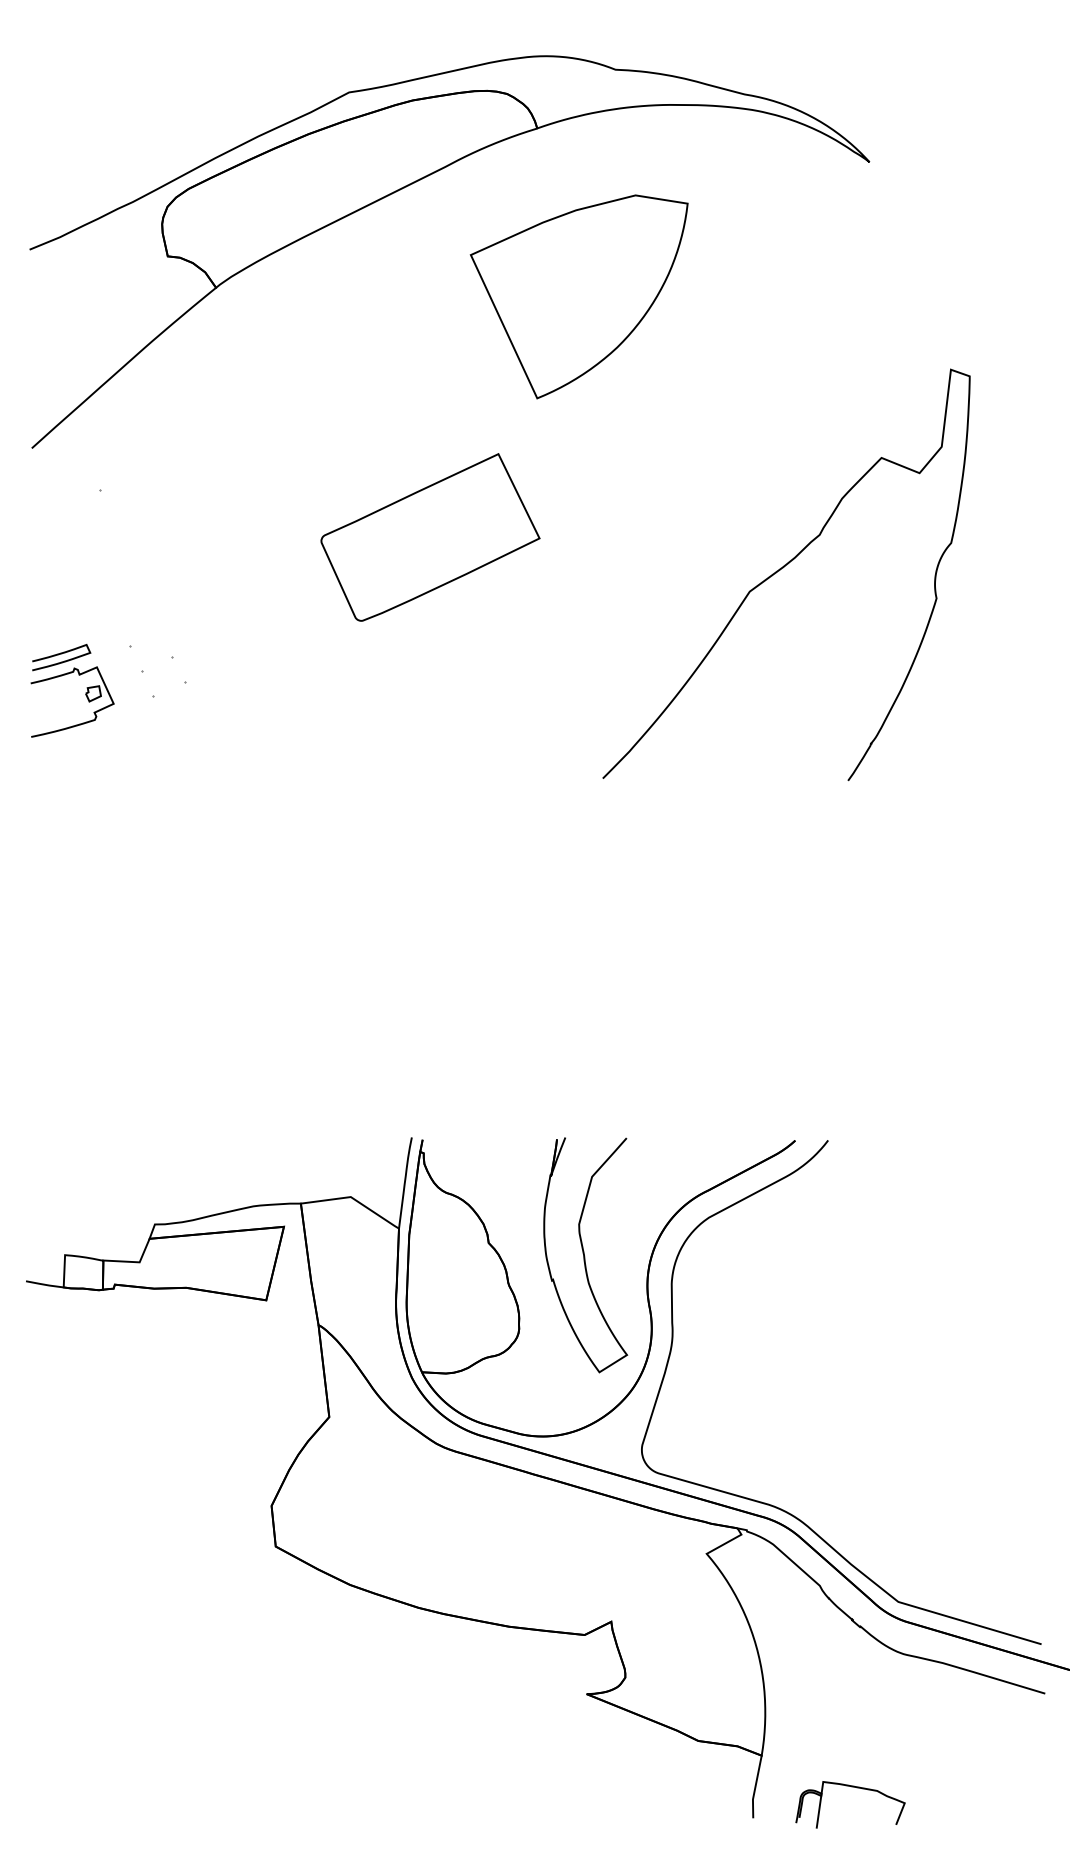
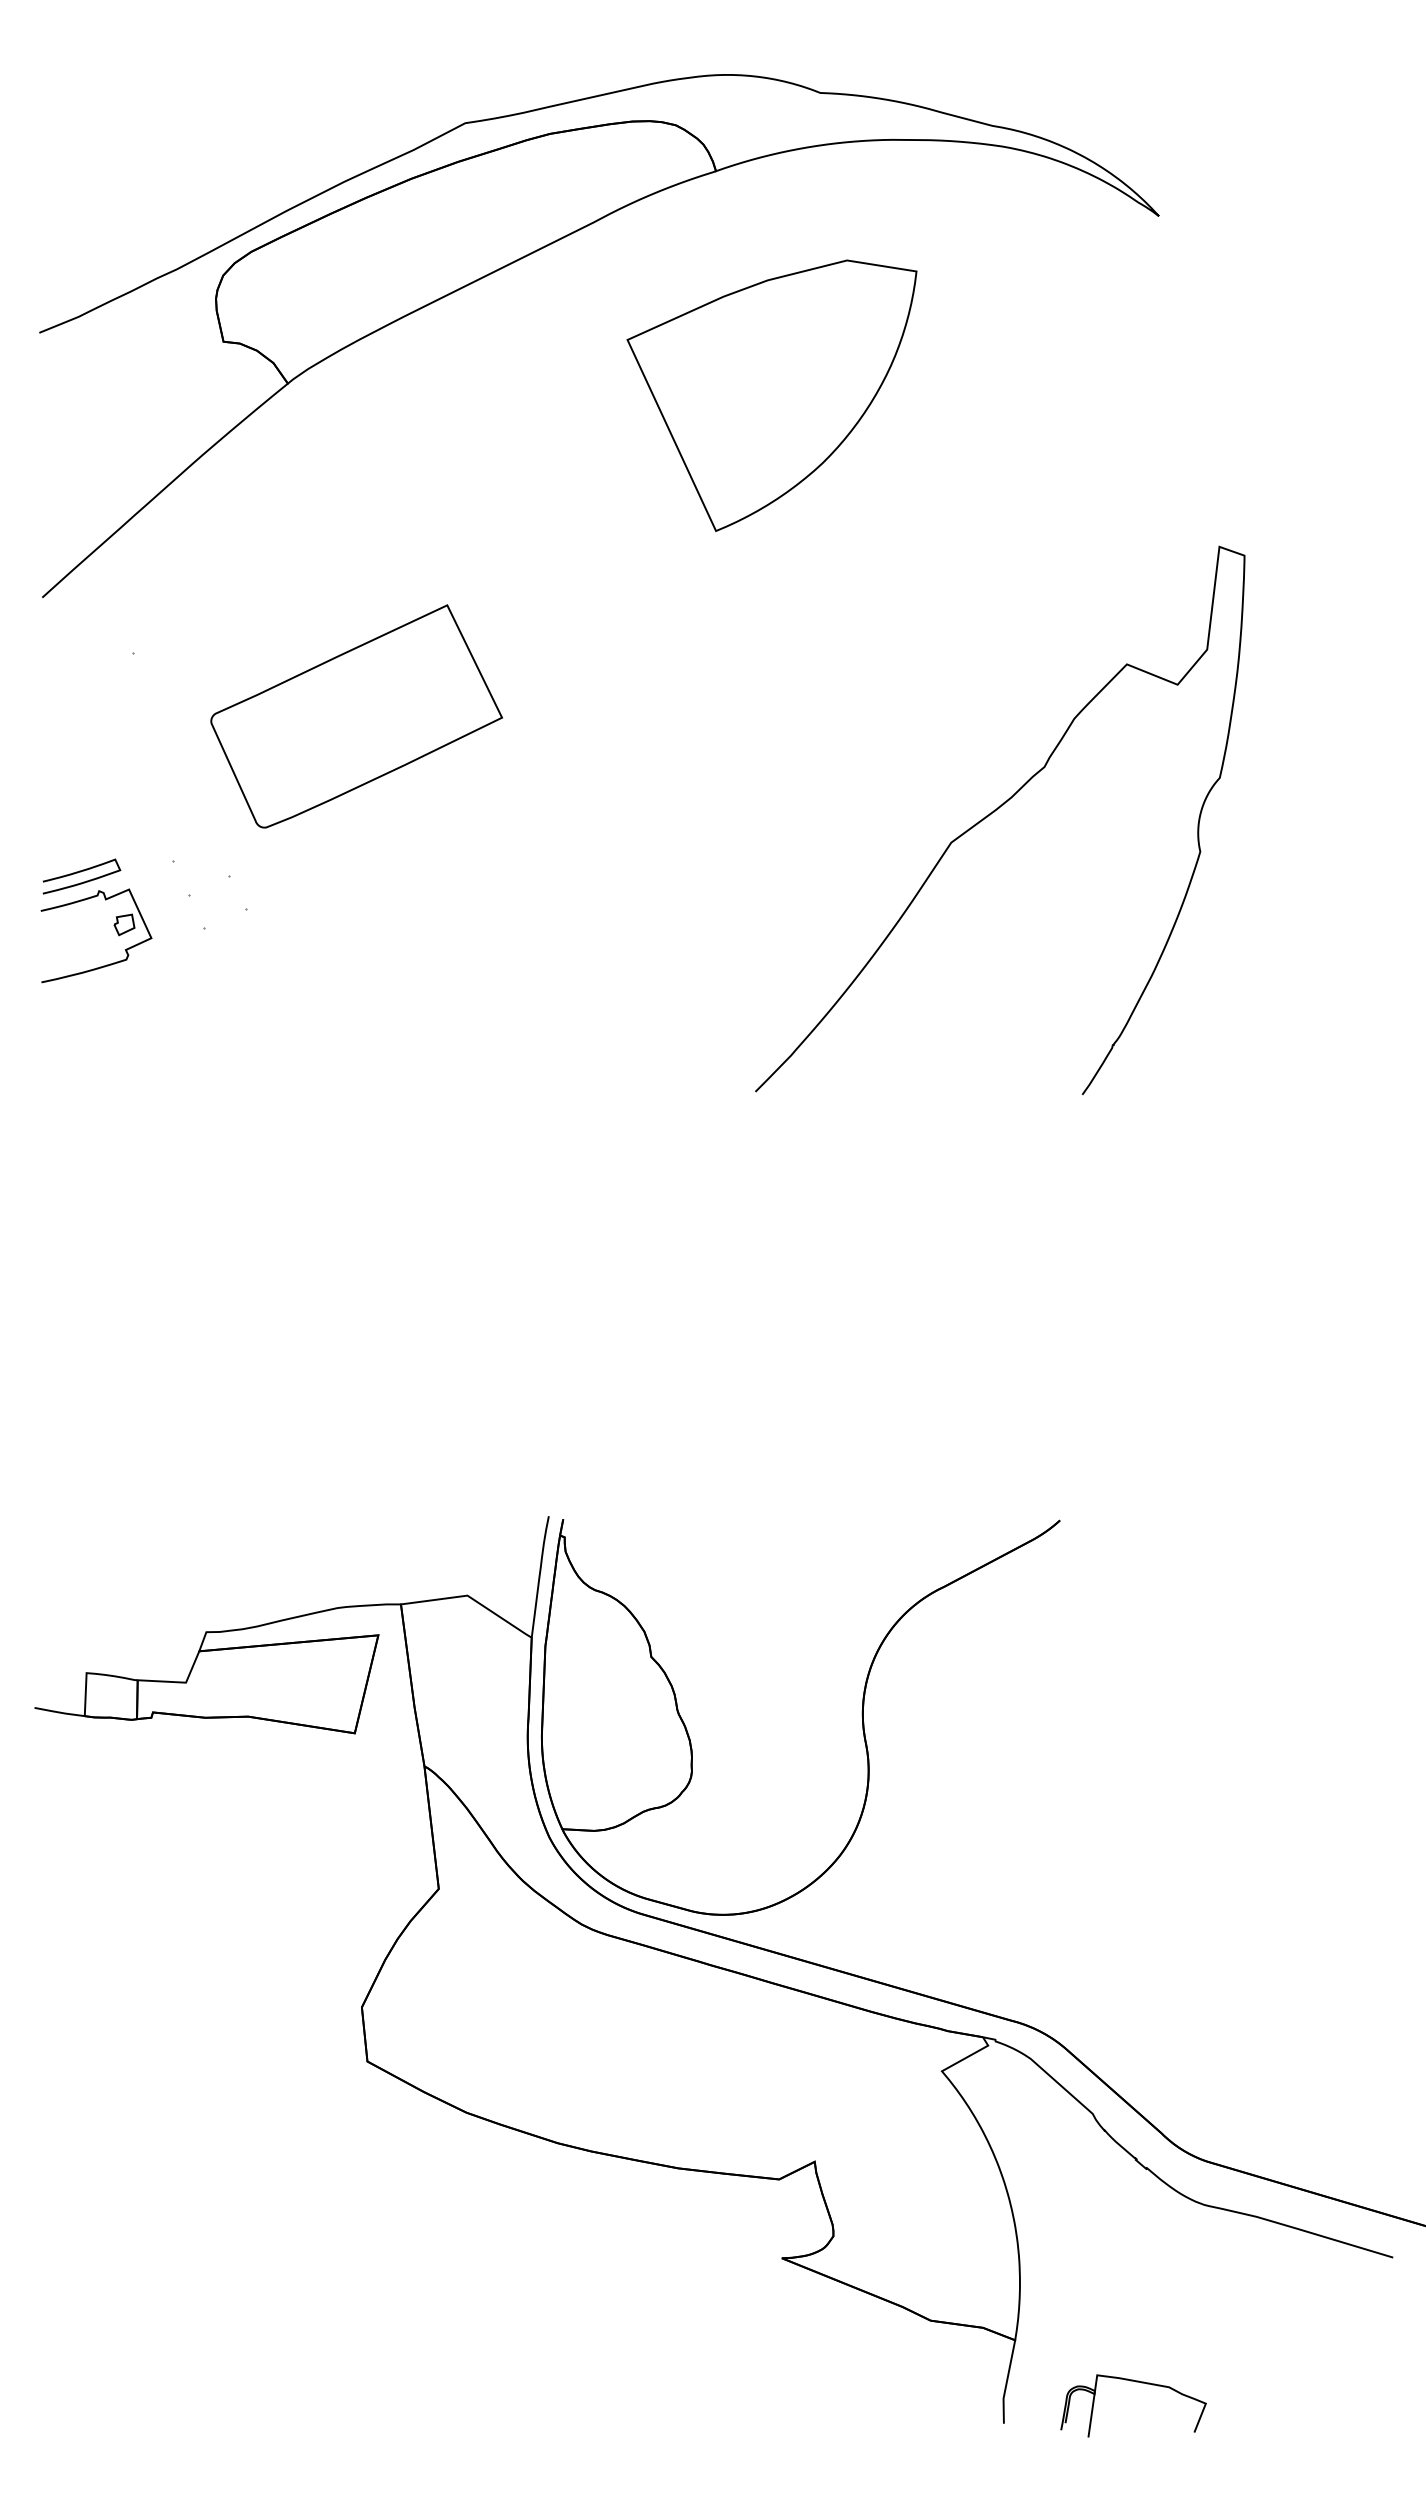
part: (430, 537) -> (356, 716), moved
curve: (782, 569) -> (994, 812), moved
part: (585, 1255) -> (780, 1673), removed
curve: (782, 1509) -> (1042, 2011), removed

